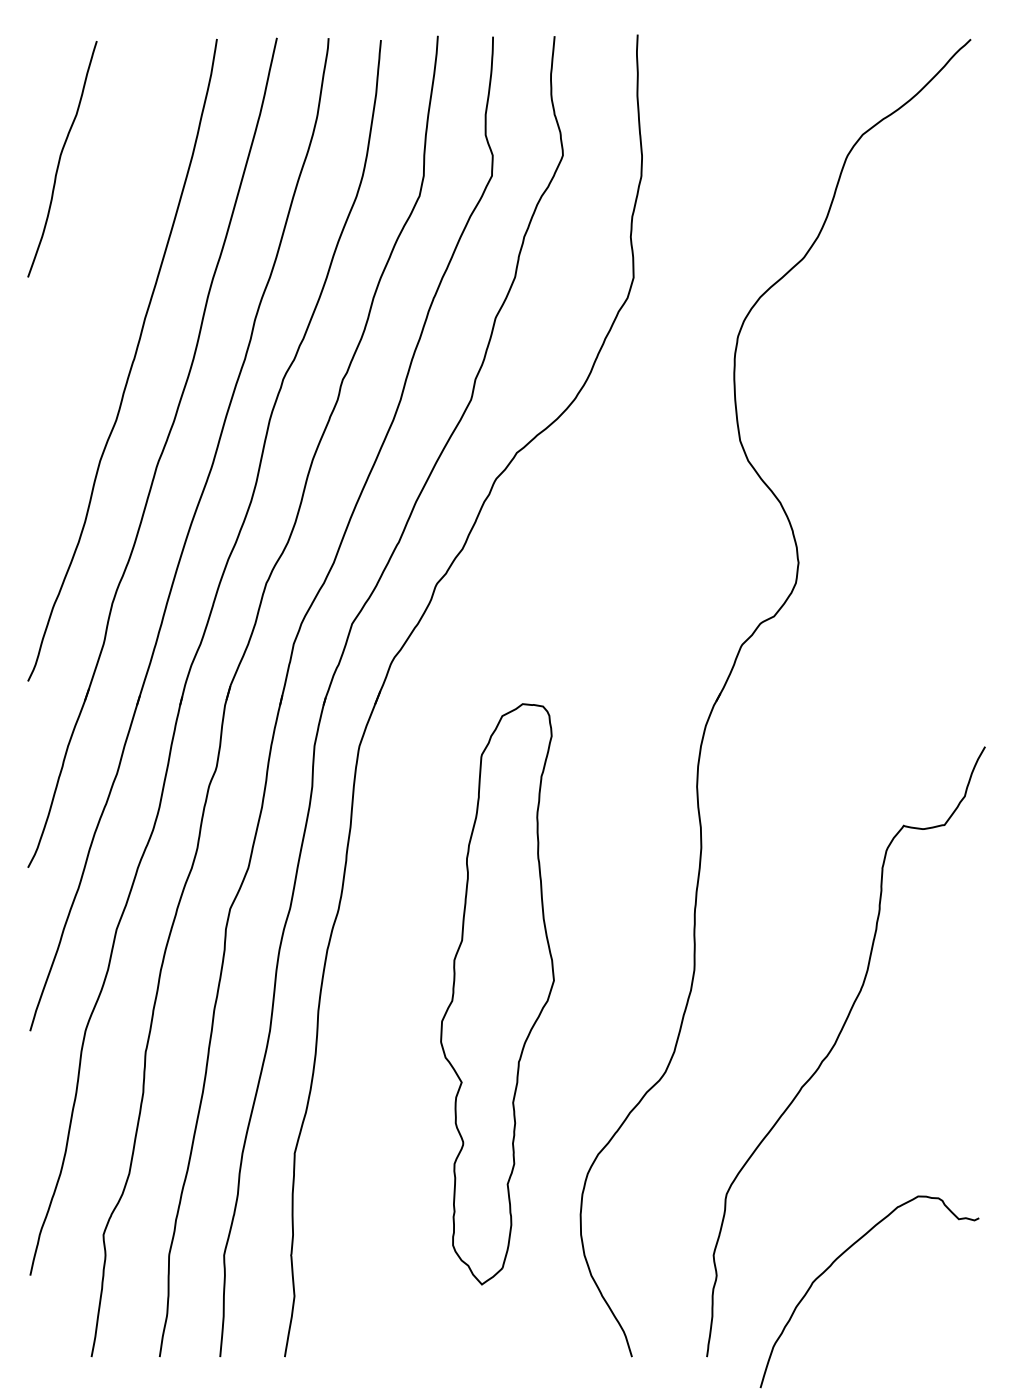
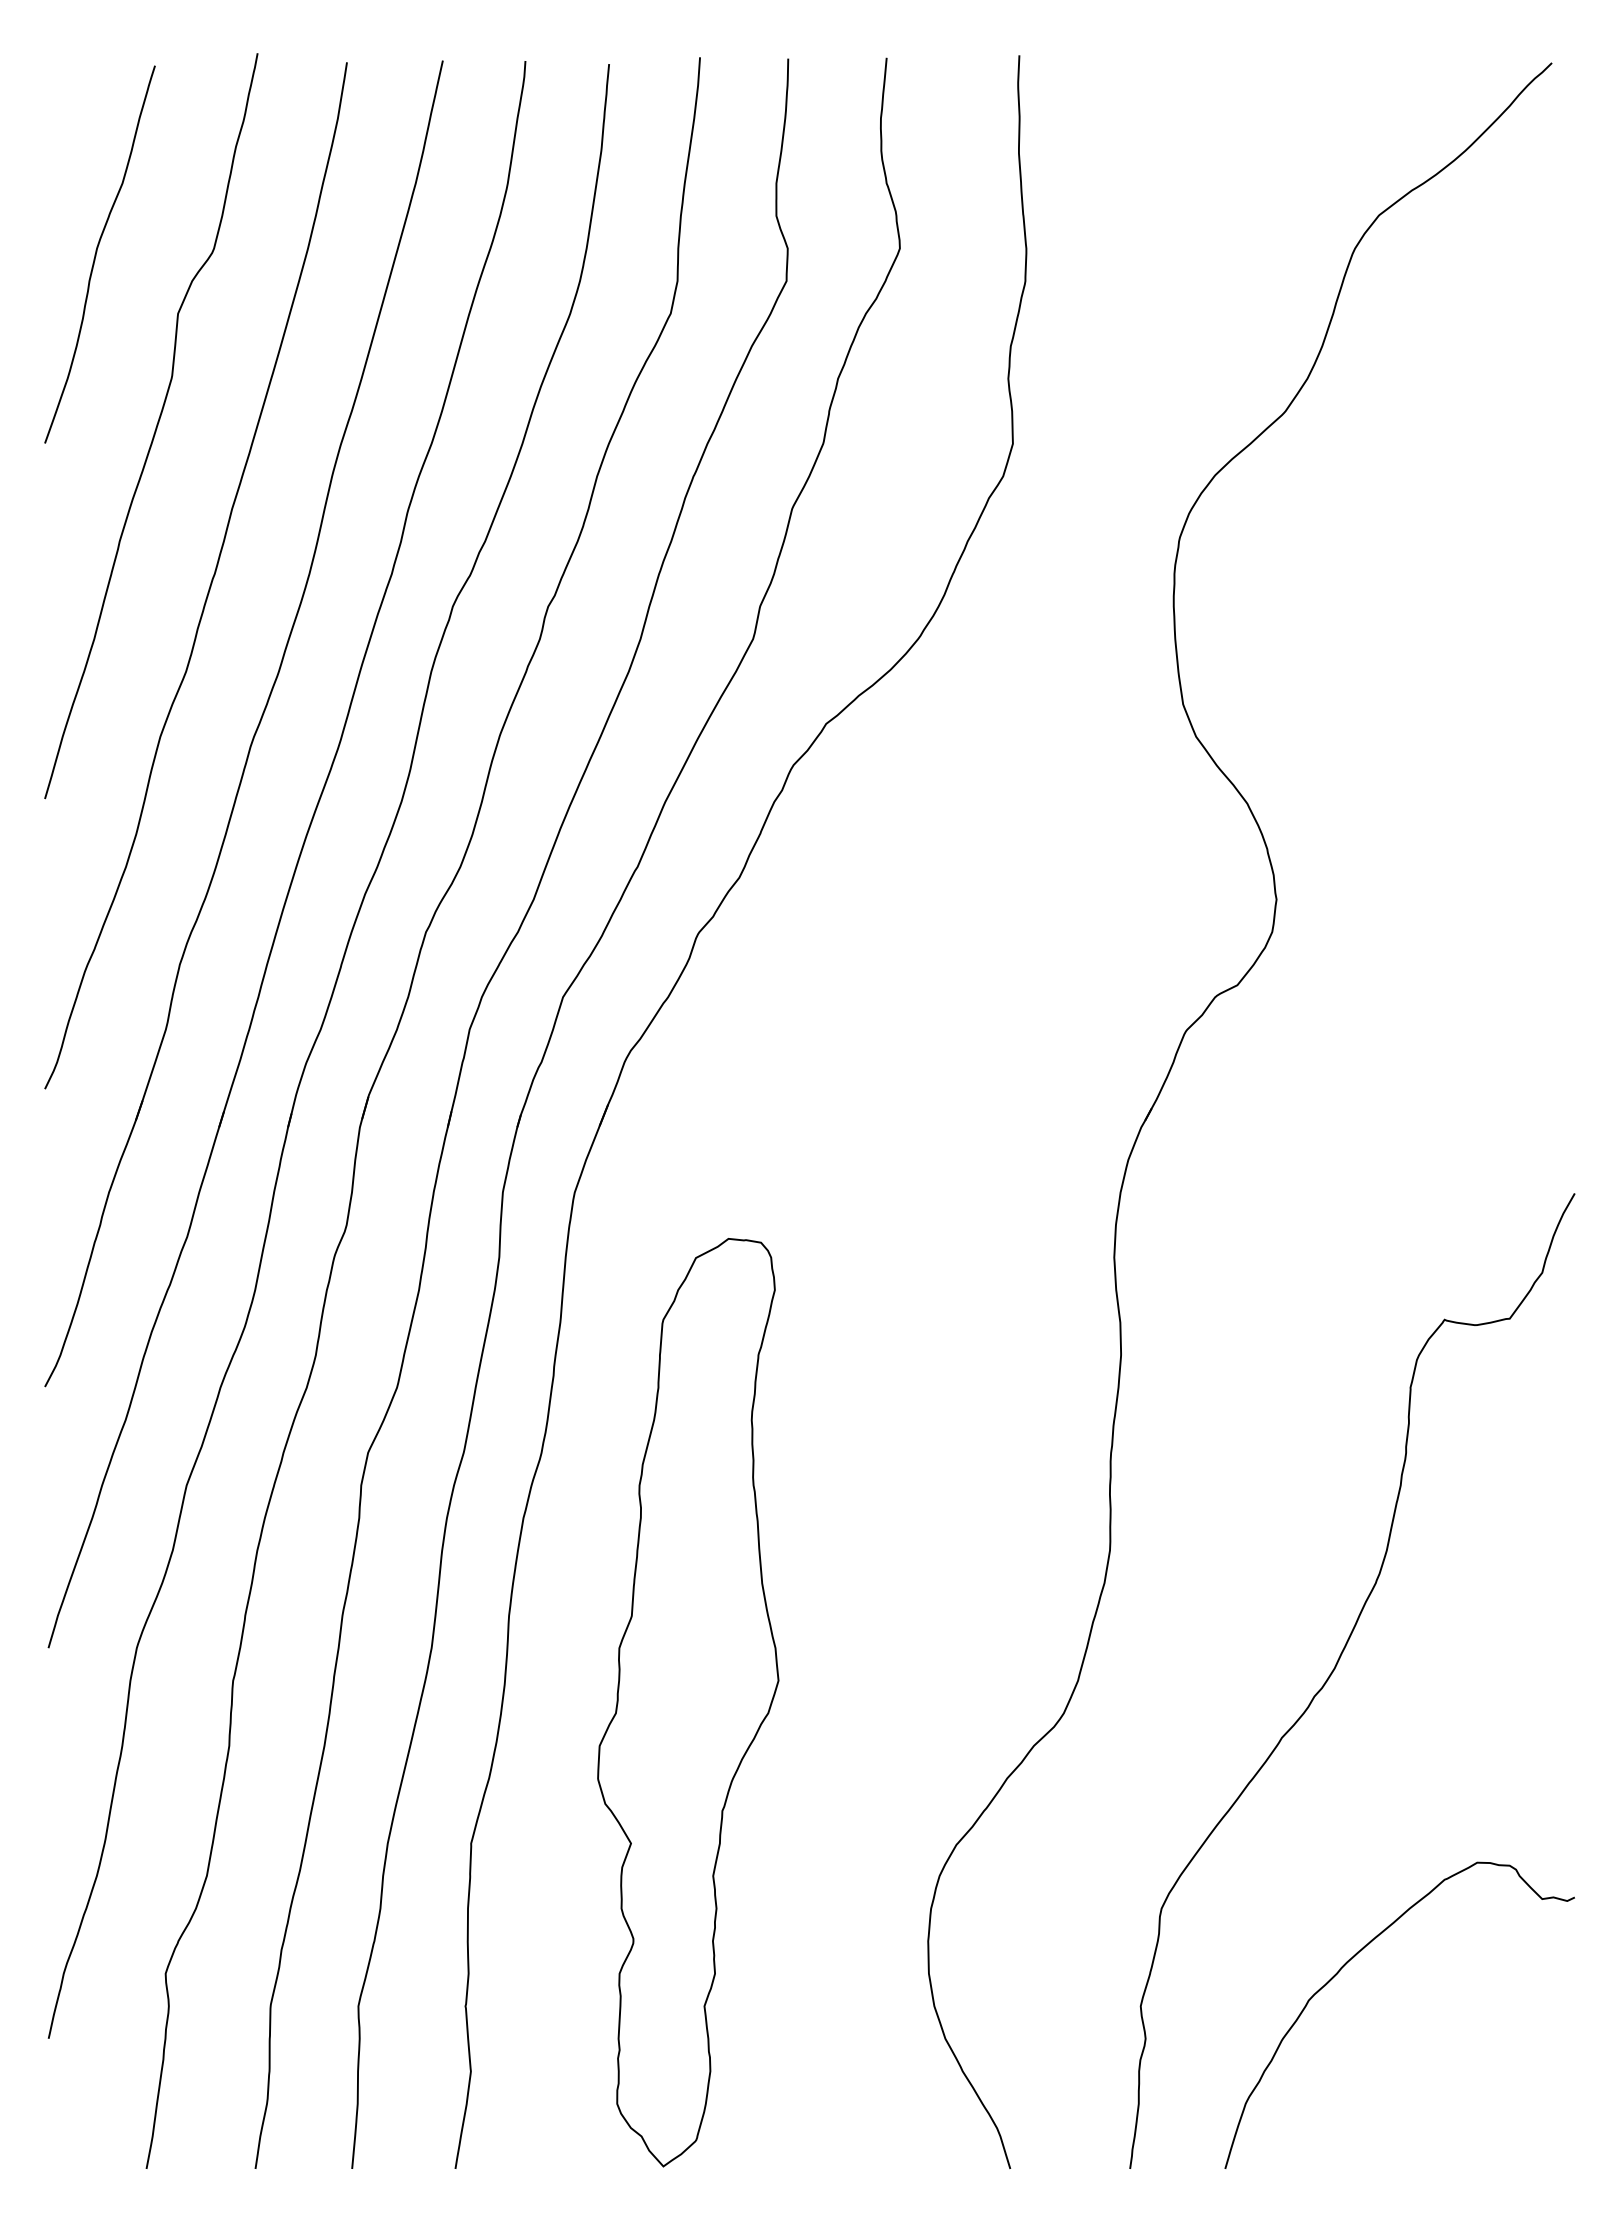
curve: (96, 268) -> (154, 429), added
part: (497, 994) -> (688, 1702), moved
curve: (842, 1255) -> (1356, 1957), moved

